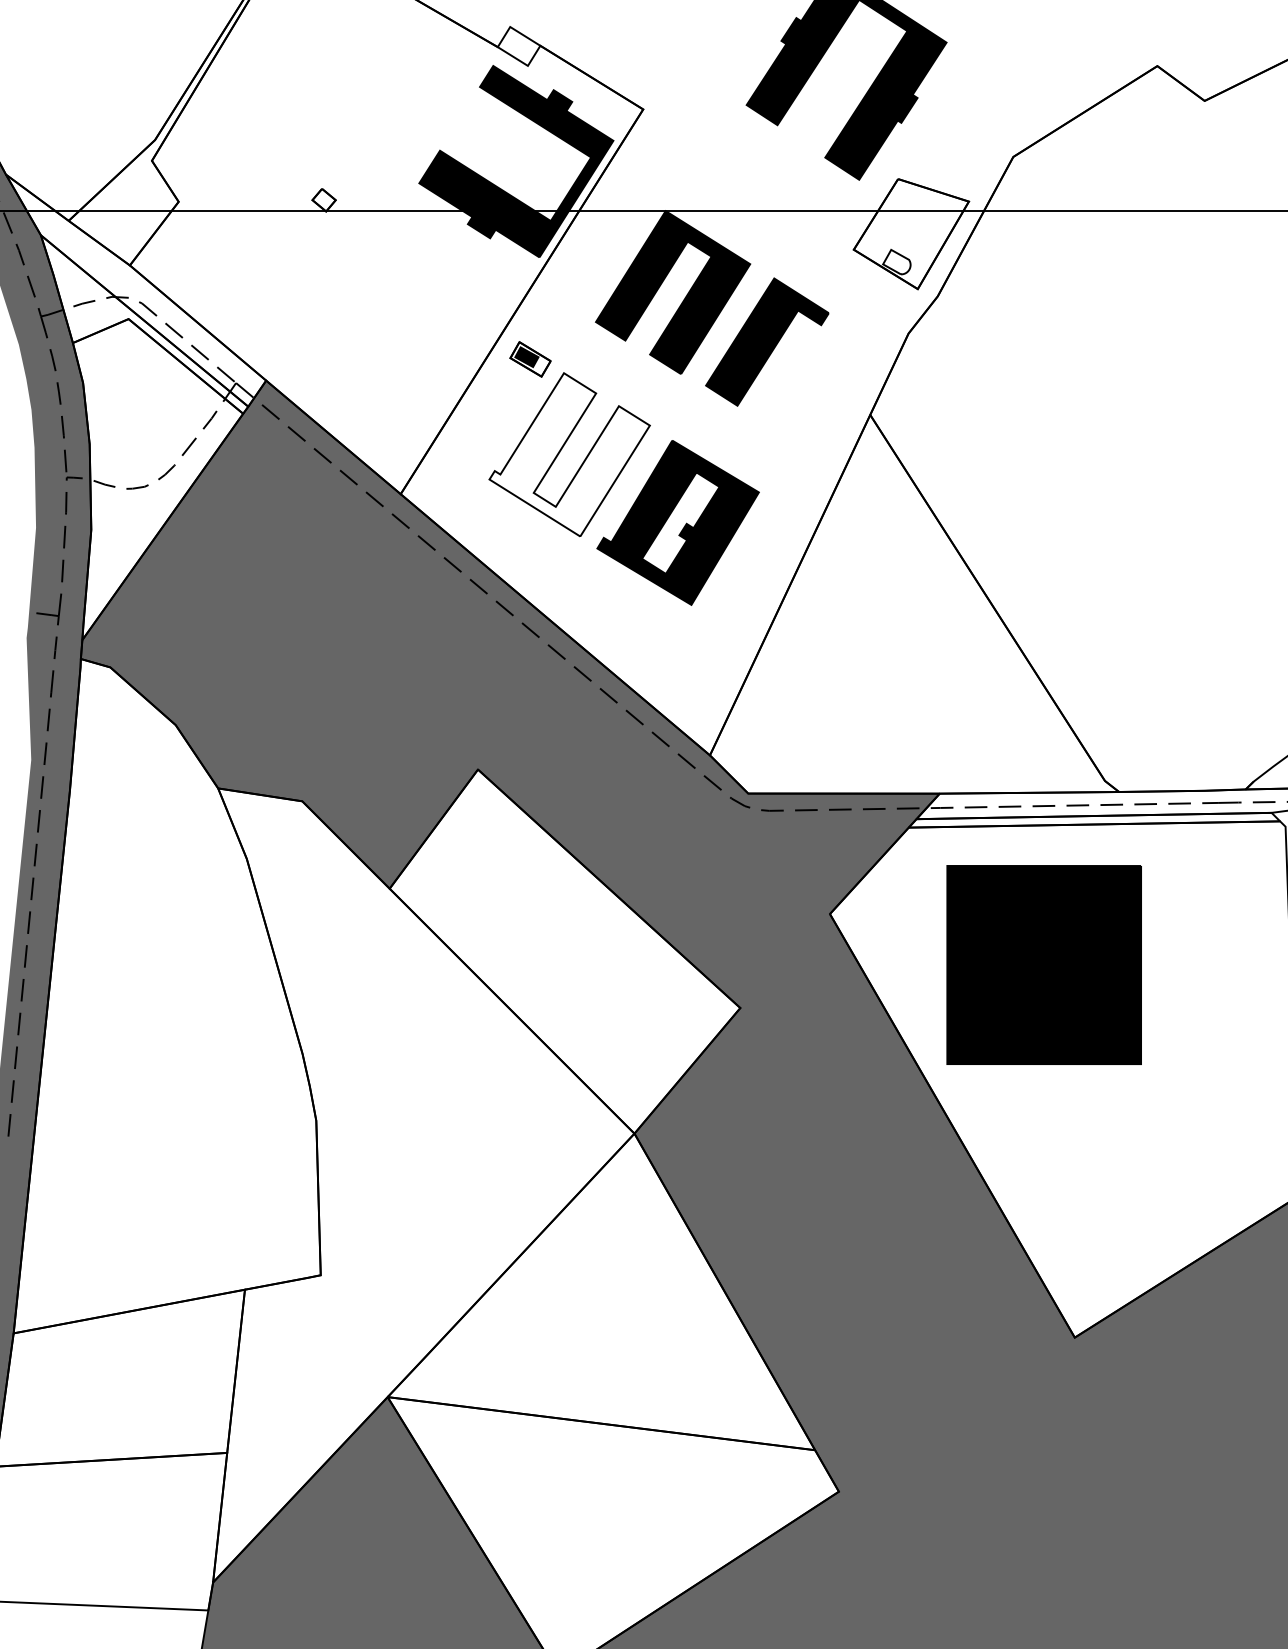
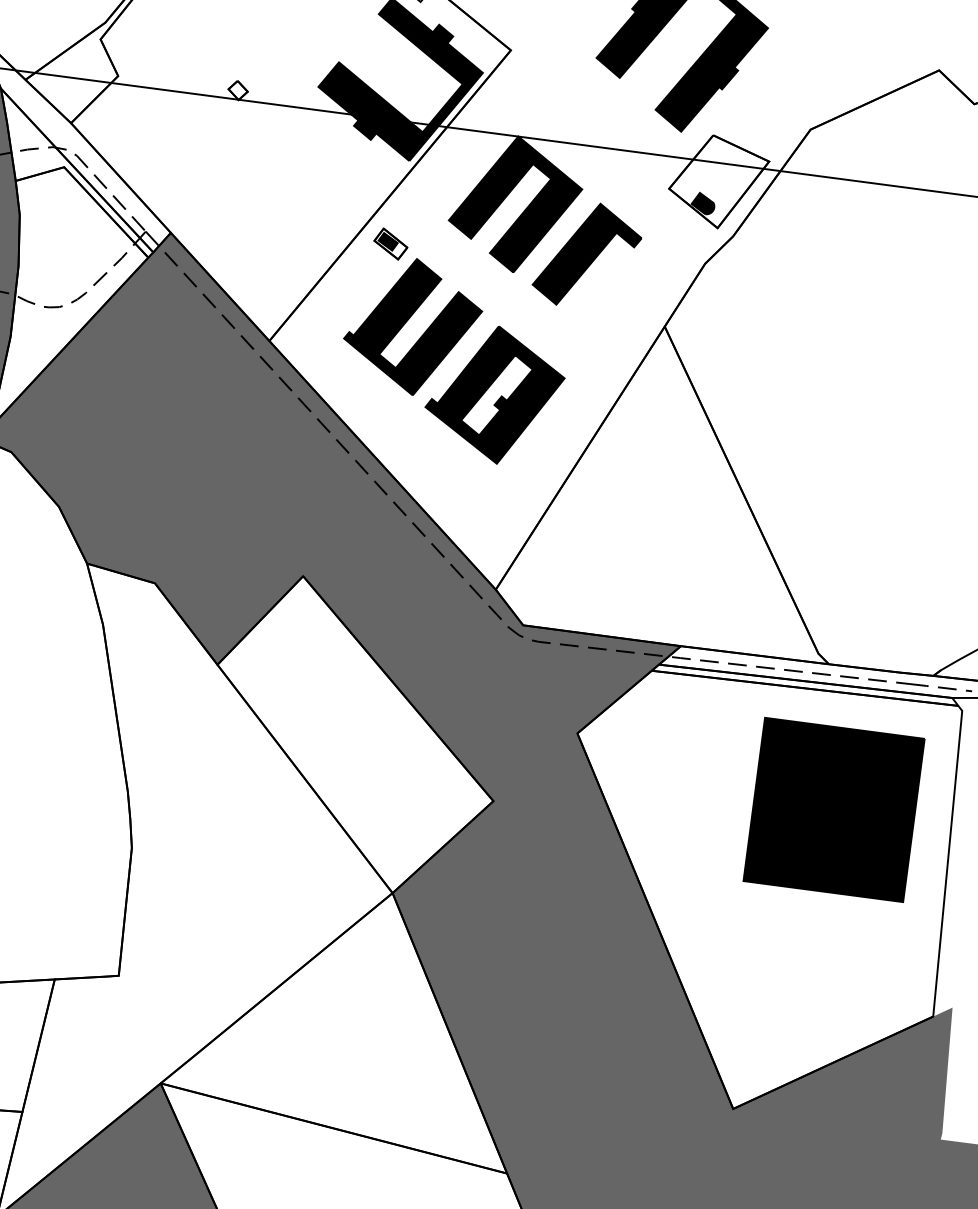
fill: (896, 261) -> (703, 203), added
fill: (569, 454) -> (412, 326), added
part: (1043, 964) -> (833, 809), moved

